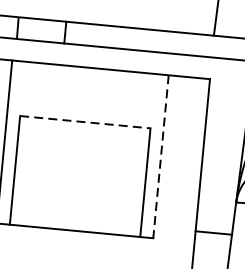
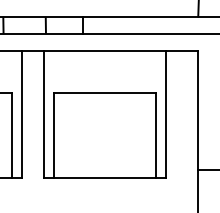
line: (85, 122) -> (105, 93), dashed -> solid
line: (161, 156) -> (166, 114), dashed -> solid

